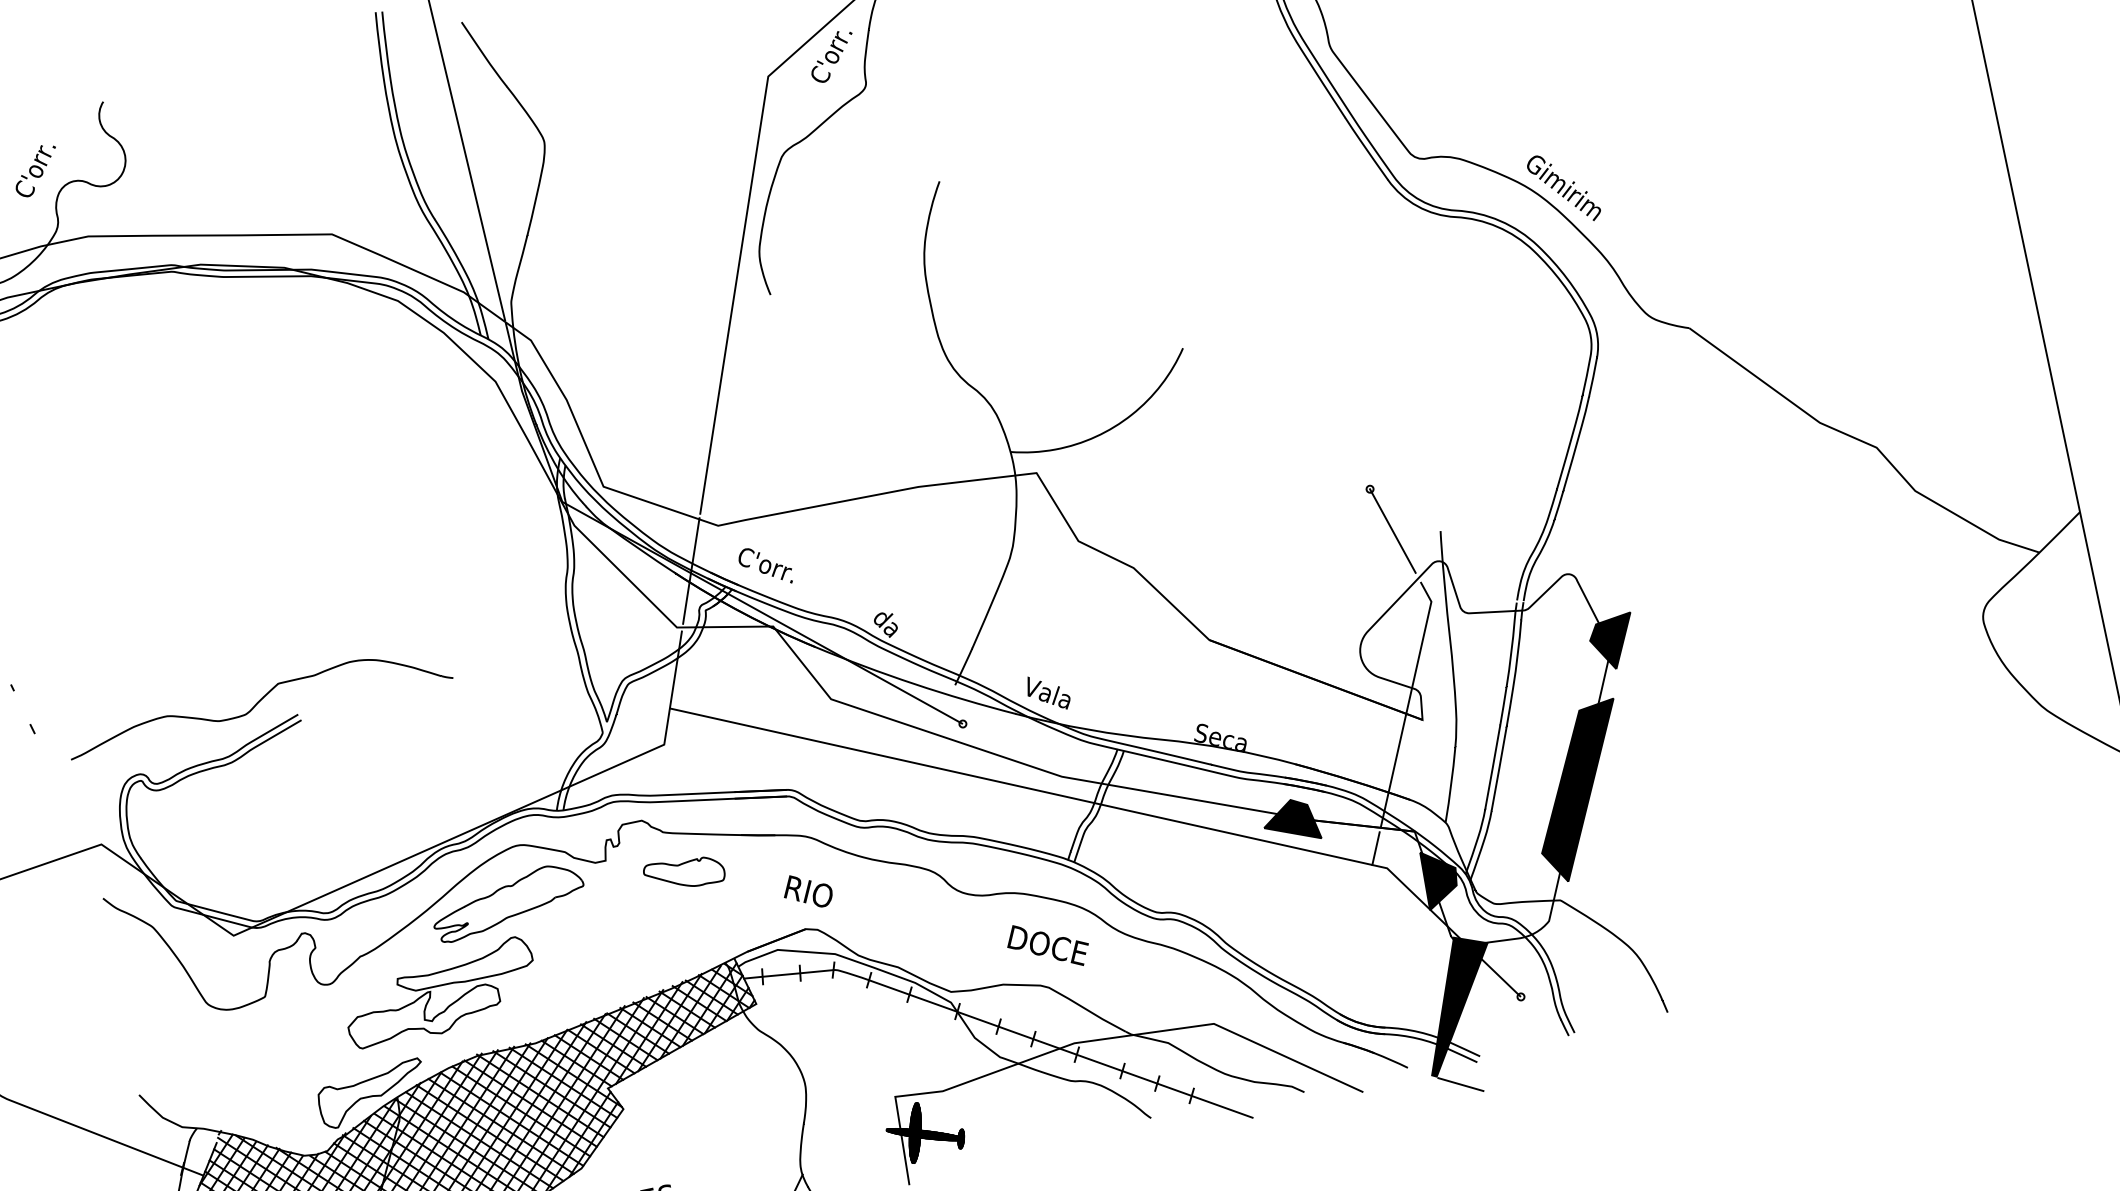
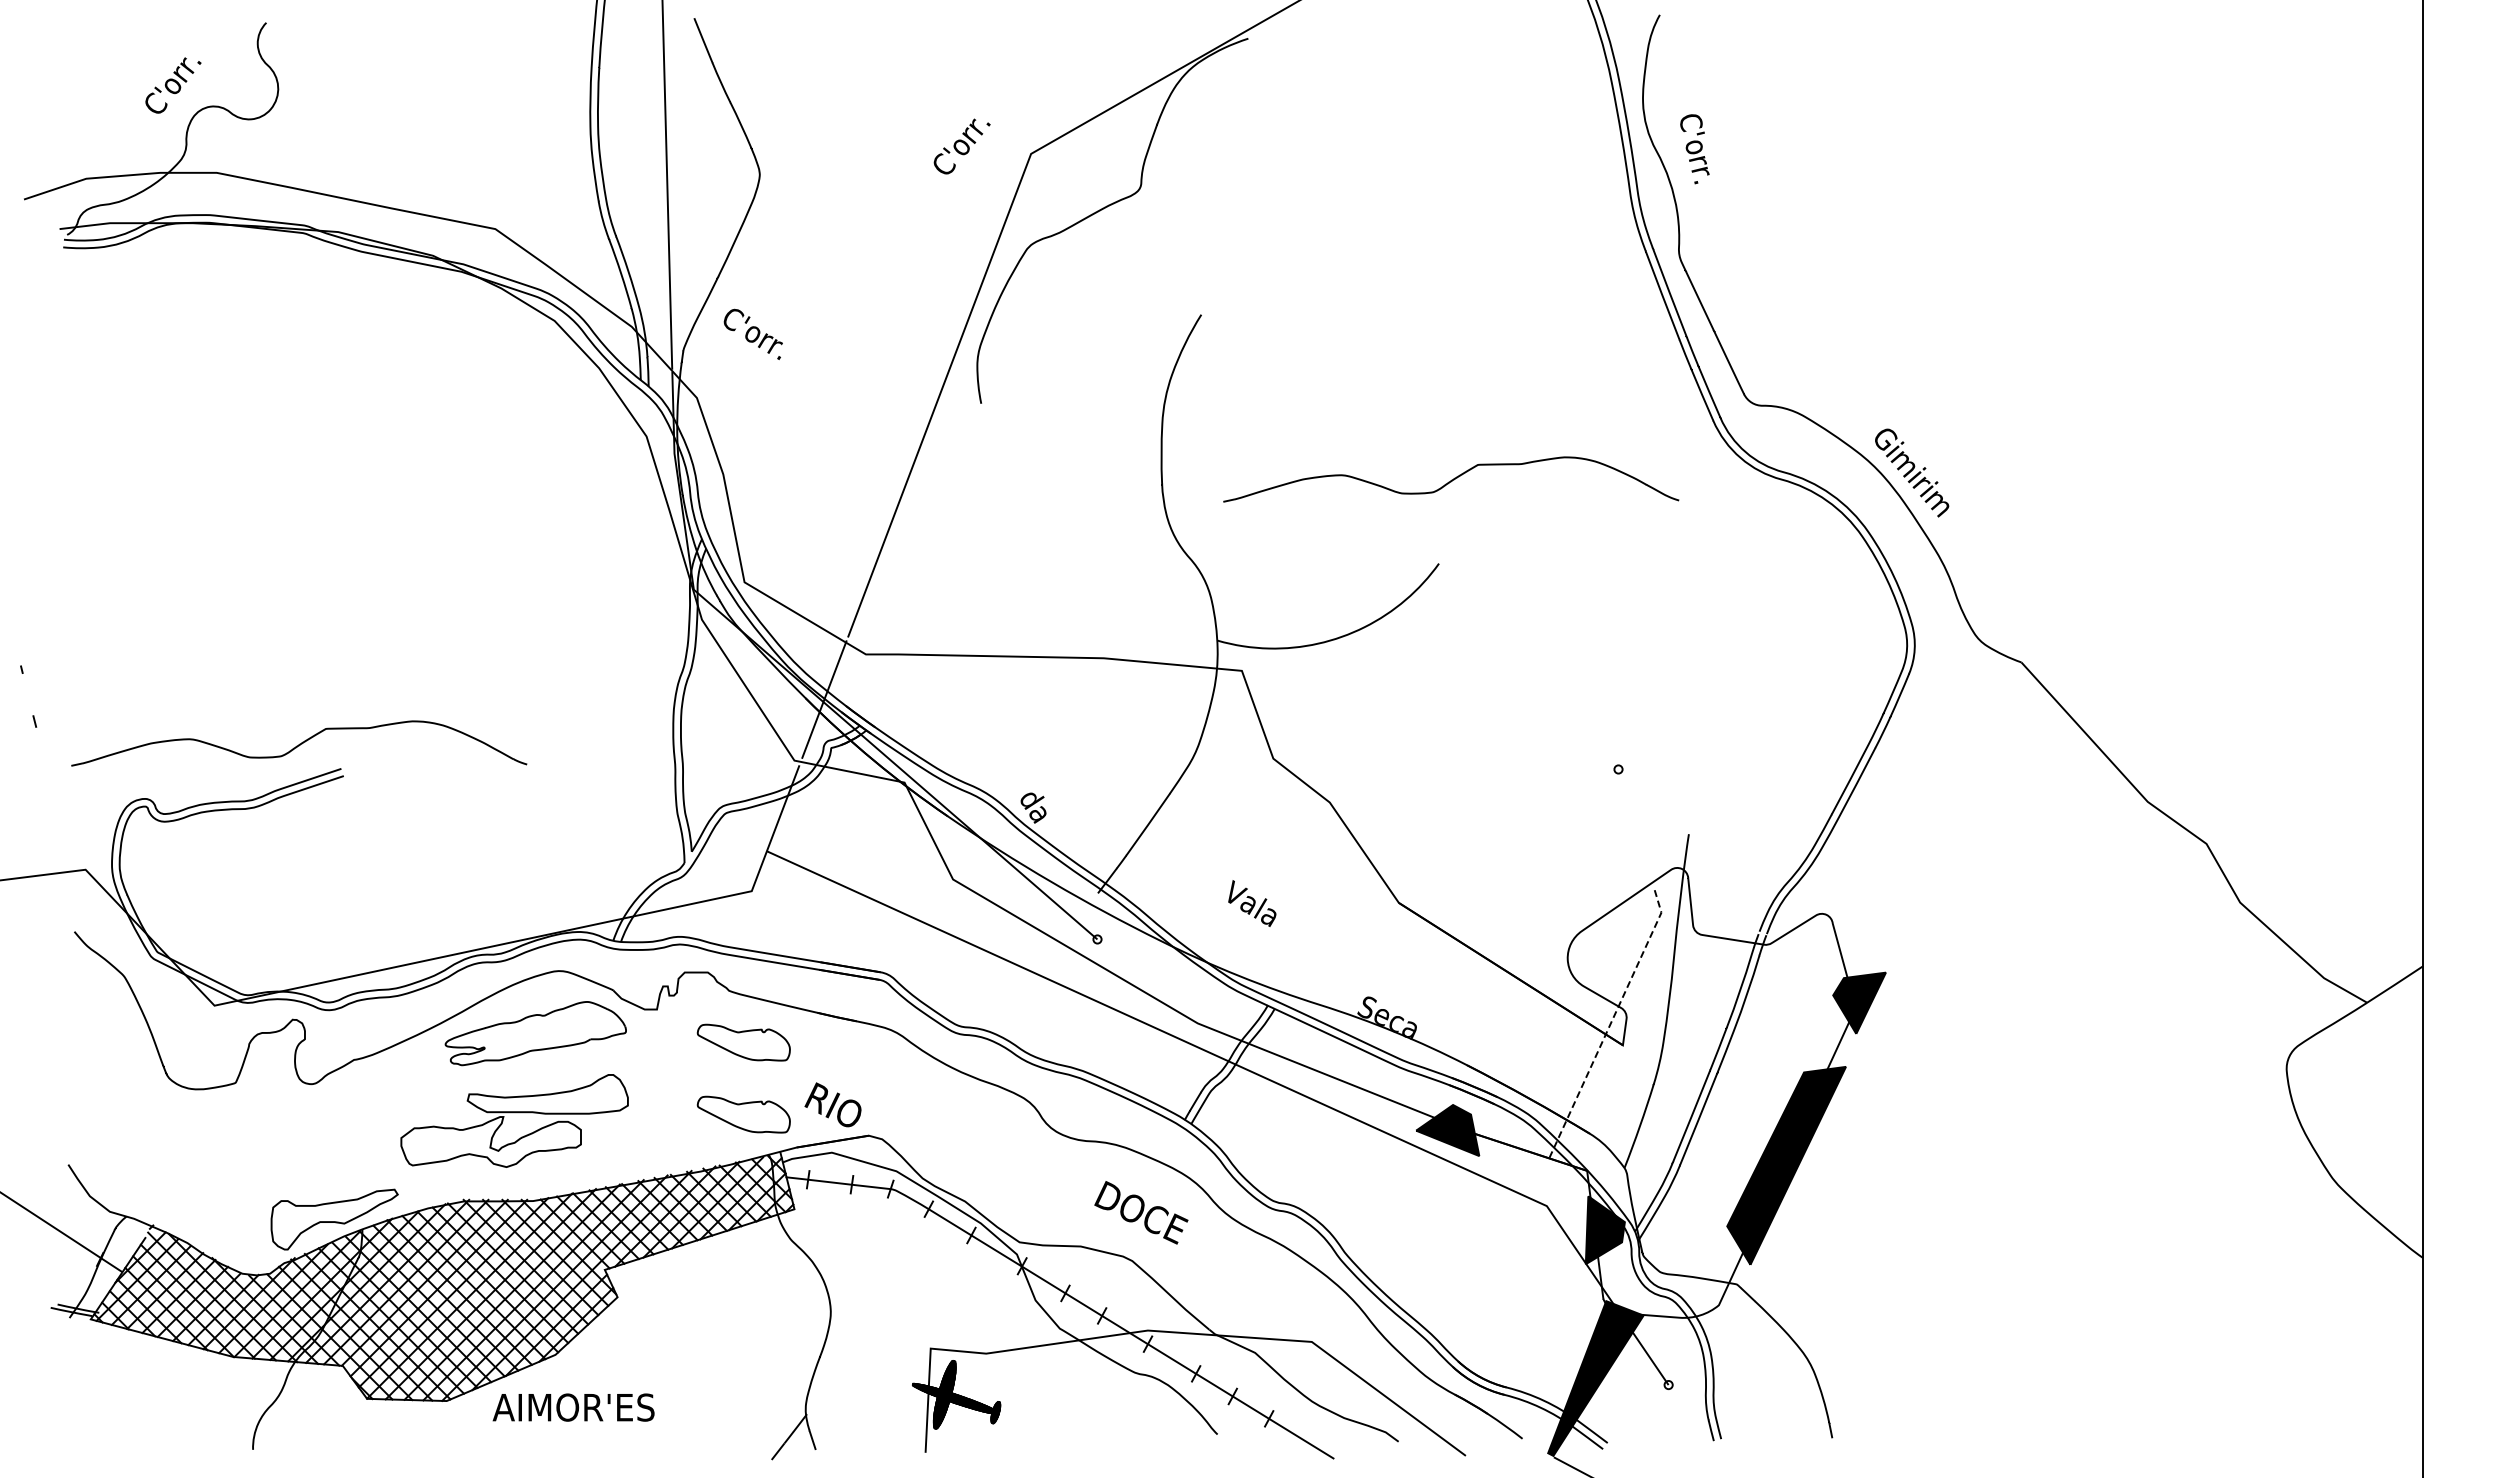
text: (831, 56) -> (961, 146), moved
curve: (1178, 275) -> (1451, 479), added
line: (1392, 530) -> (1634, 822), removed
text: (764, 565) -> (752, 333), moved
text: (1048, 692) -> (1252, 903), moved
line: (1408, 702) -> (1611, 1022), solid -> dashed
line: (1375, 848) -> (1538, 1180), removed
text: (807, 890) -> (832, 1104), moved
part: (696, 933) -> (743, 1114), added
part: (438, 986) -> (514, 1113), moved

